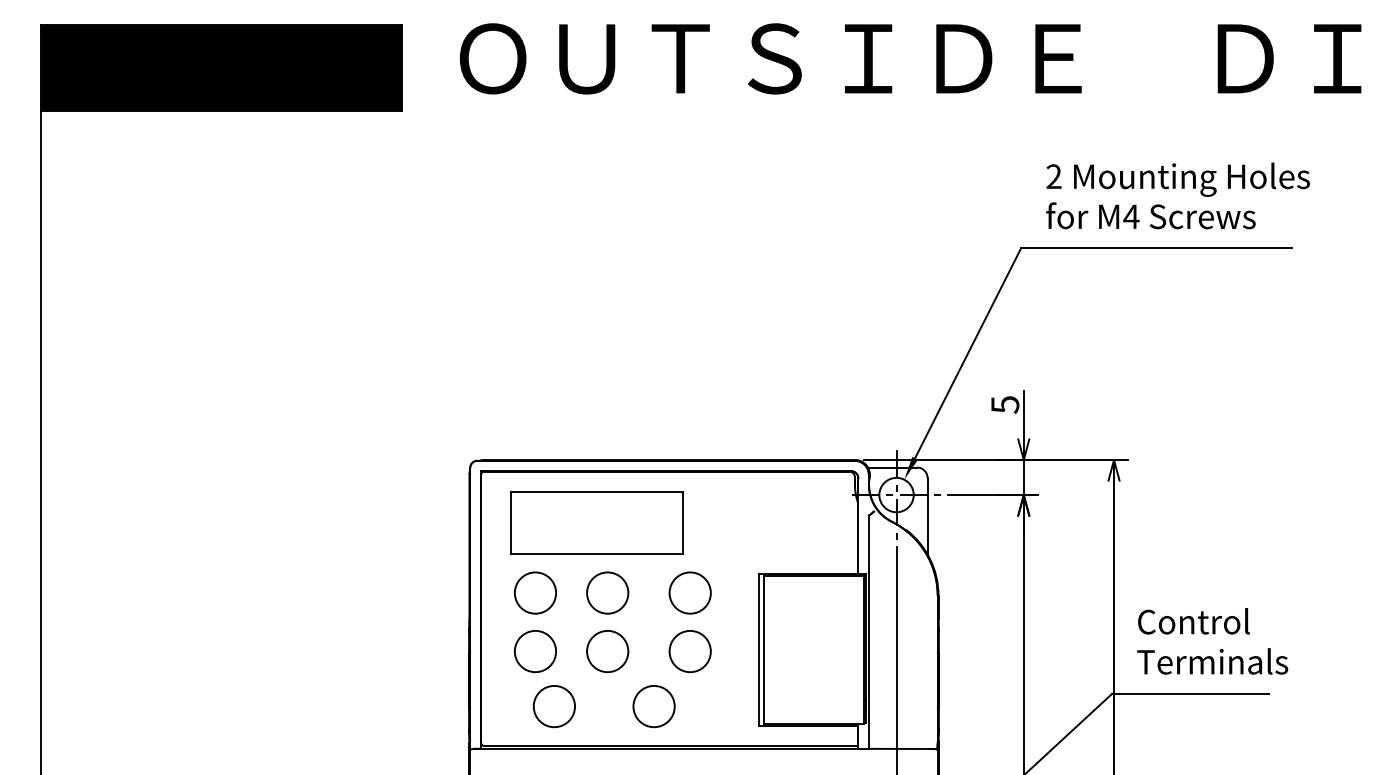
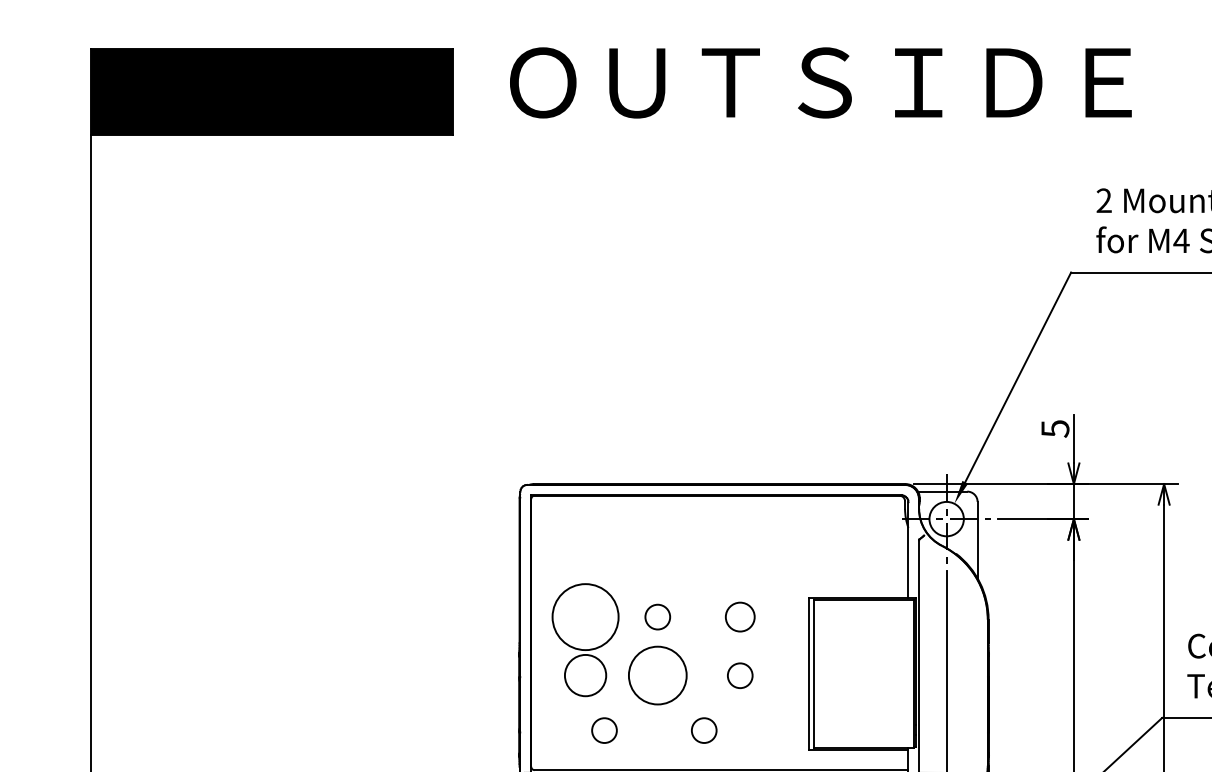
part: (596, 522) -> (646, 546), removed
circle: (535, 592) -> (585, 616), size x1.6
circle: (607, 592) -> (657, 616), size x0.6
circle: (689, 592) -> (739, 616), size x0.7
circle: (607, 651) -> (657, 675), size x1.4
circle: (689, 651) -> (739, 675), size x0.6
circle: (554, 706) -> (604, 730), size x0.6
circle: (653, 706) -> (703, 730), size x0.6

